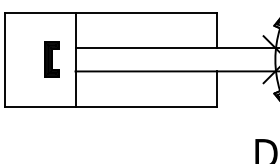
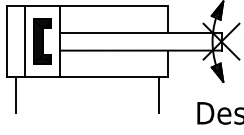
line: (28, 59) -> (24, 41), added
part: (51, 59) -> (42, 41), size x1.67
line: (16, 130) -> (15, 95), added
line: (204, 130) -> (158, 95), added

